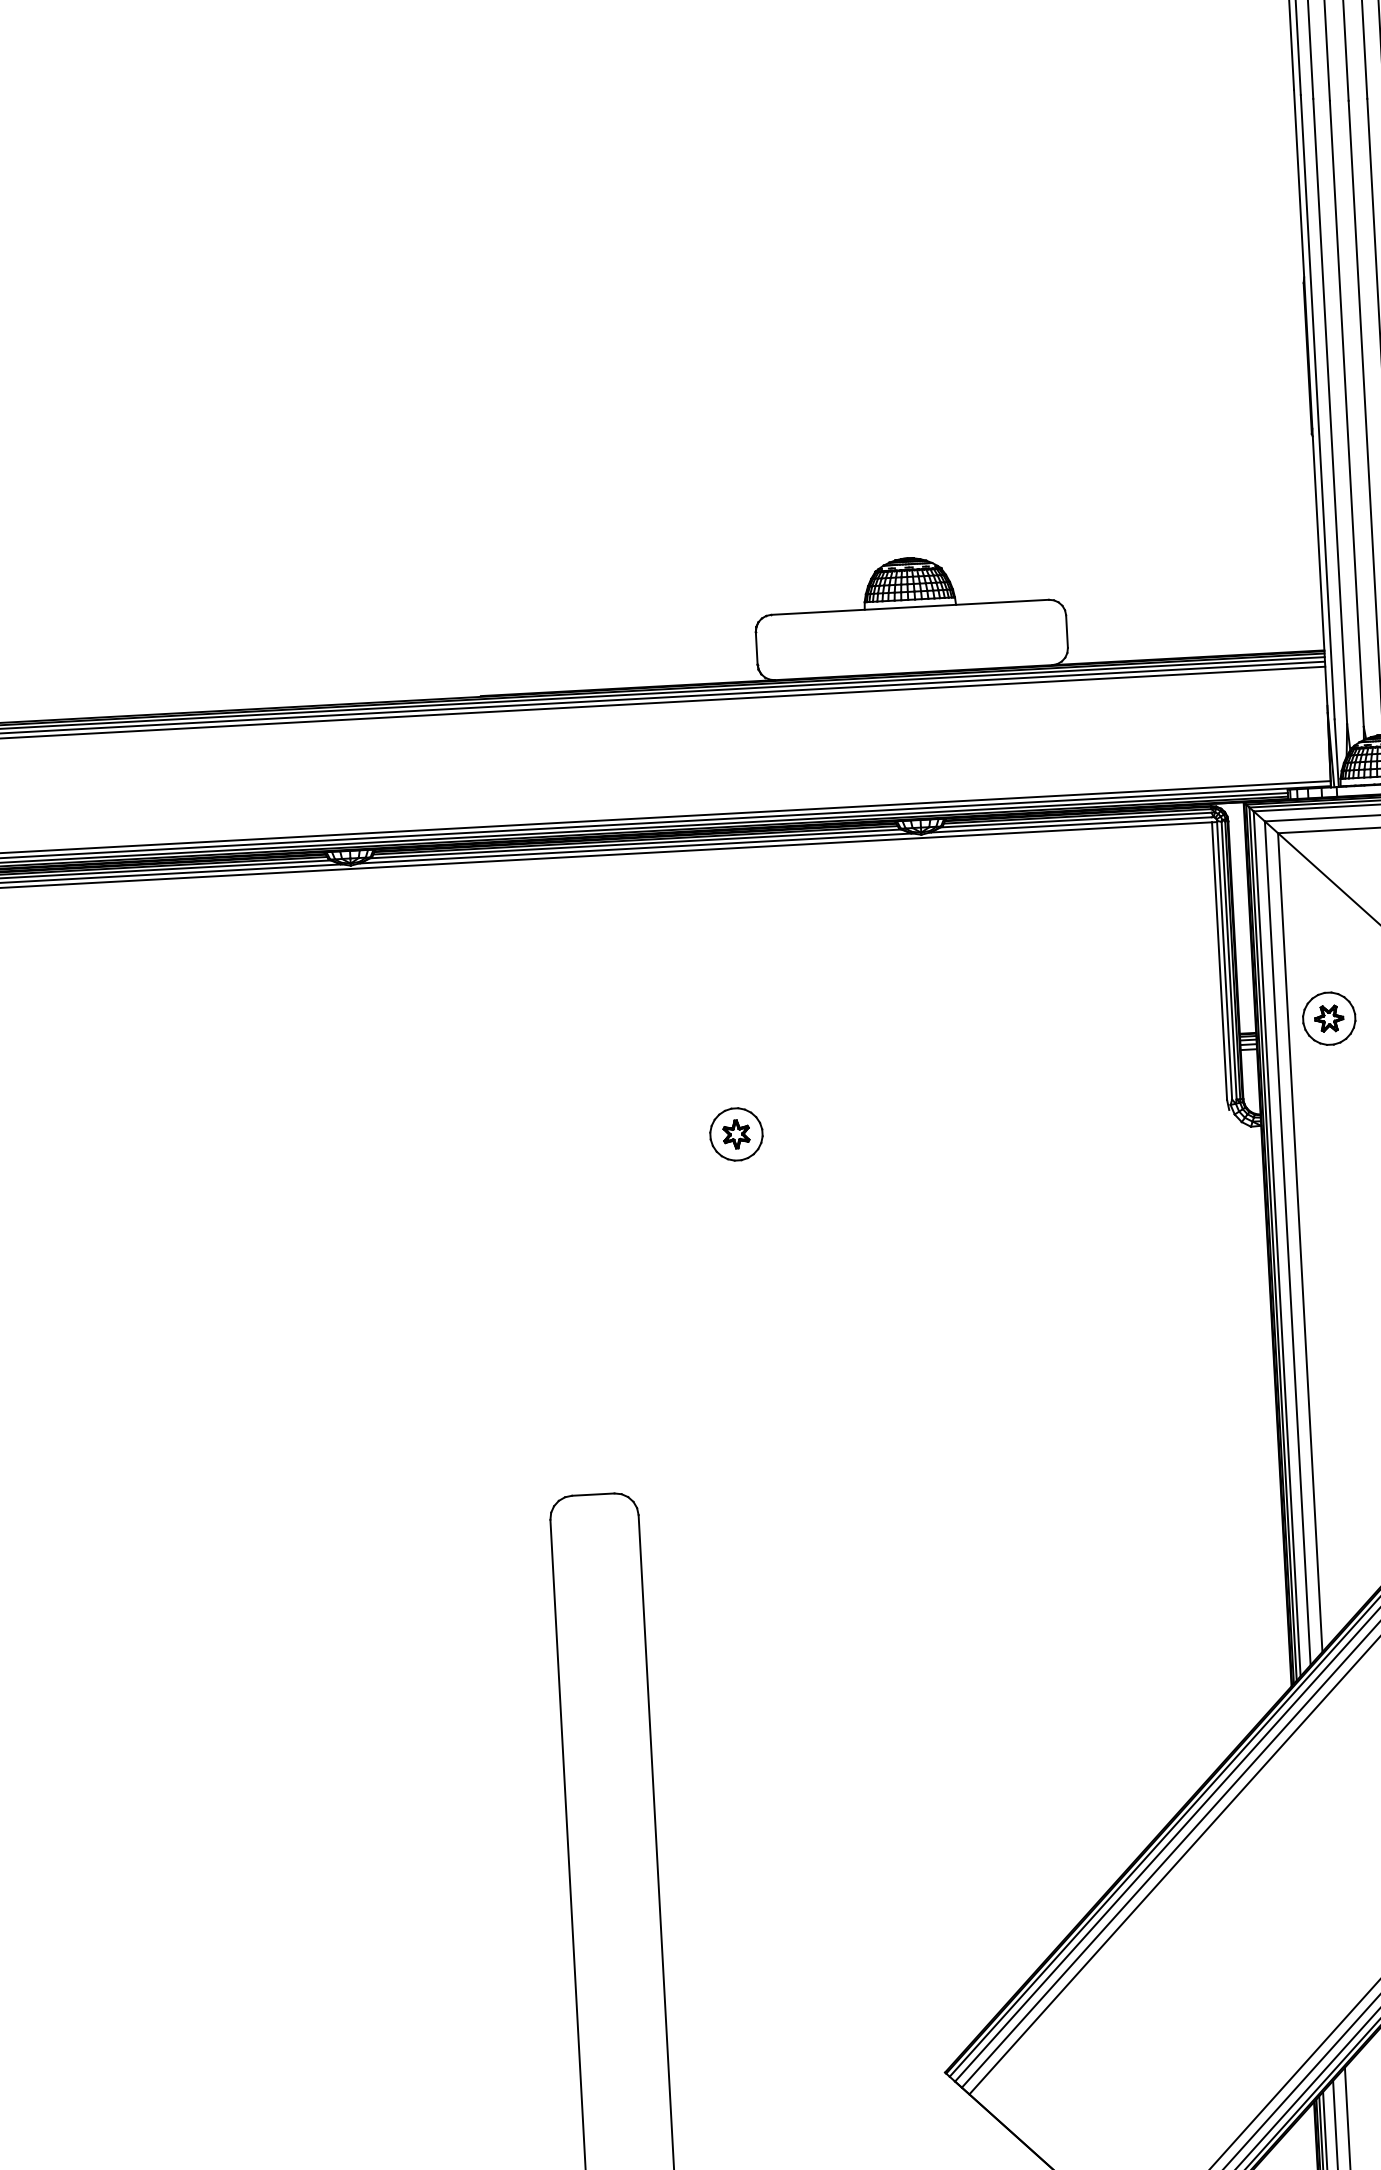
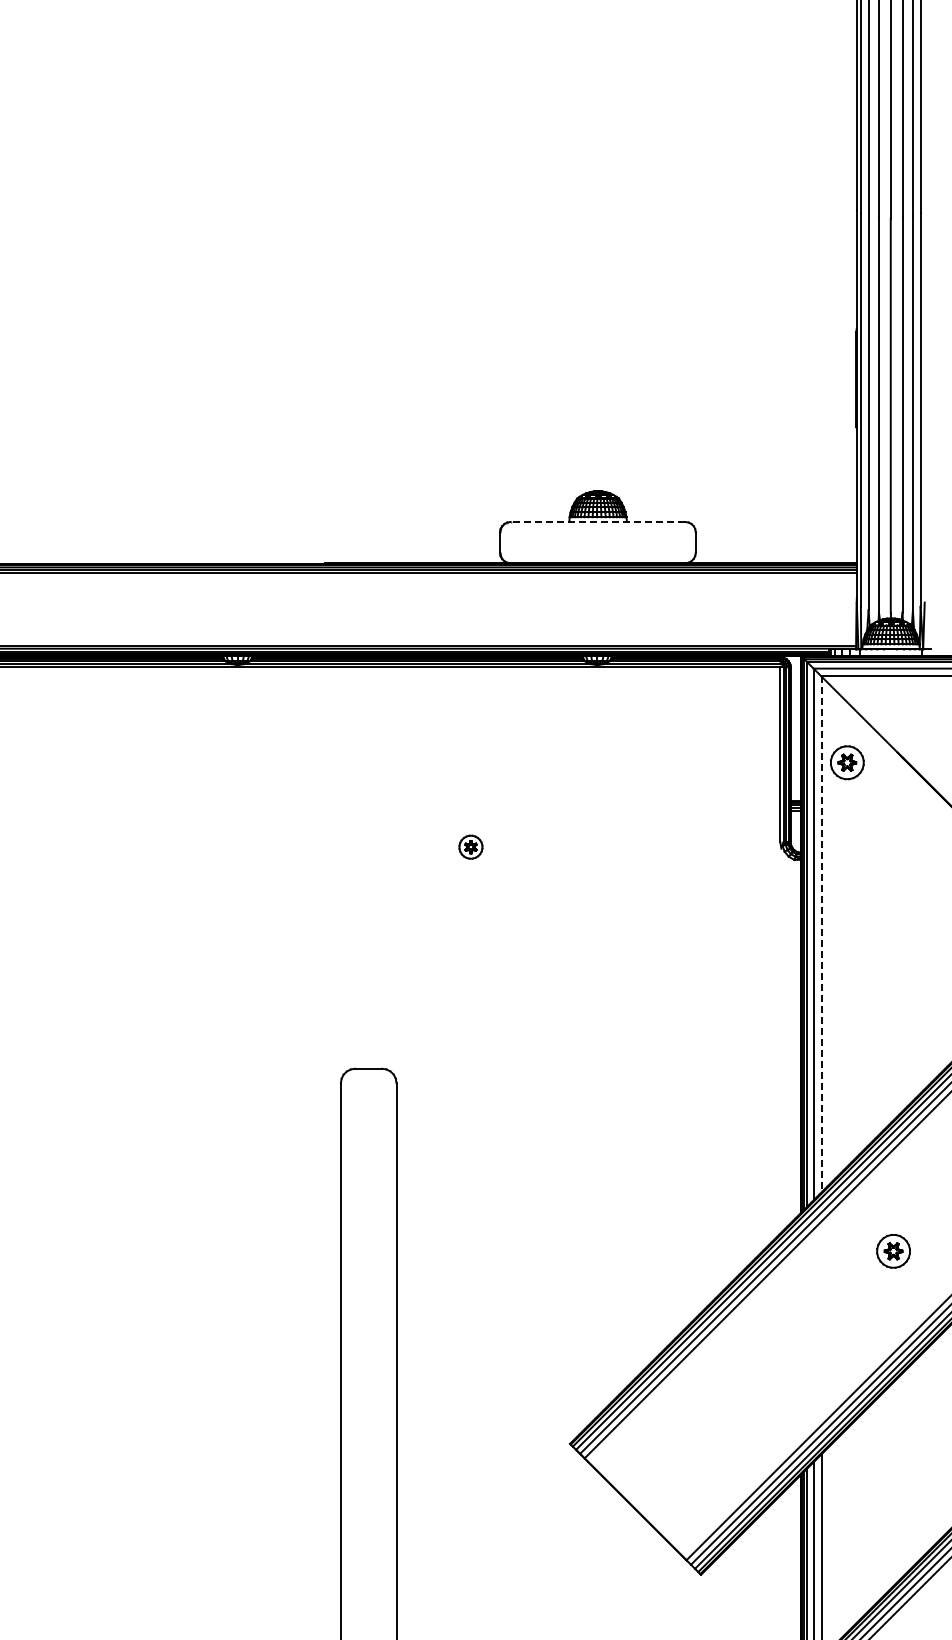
line: (909, 608) -> (597, 522), solid -> dashed
part: (1329, 1018) -> (847, 762), moved
part: (735, 1133) -> (470, 846), size x0.7
line: (1300, 1242) -> (821, 934), solid -> dashed

